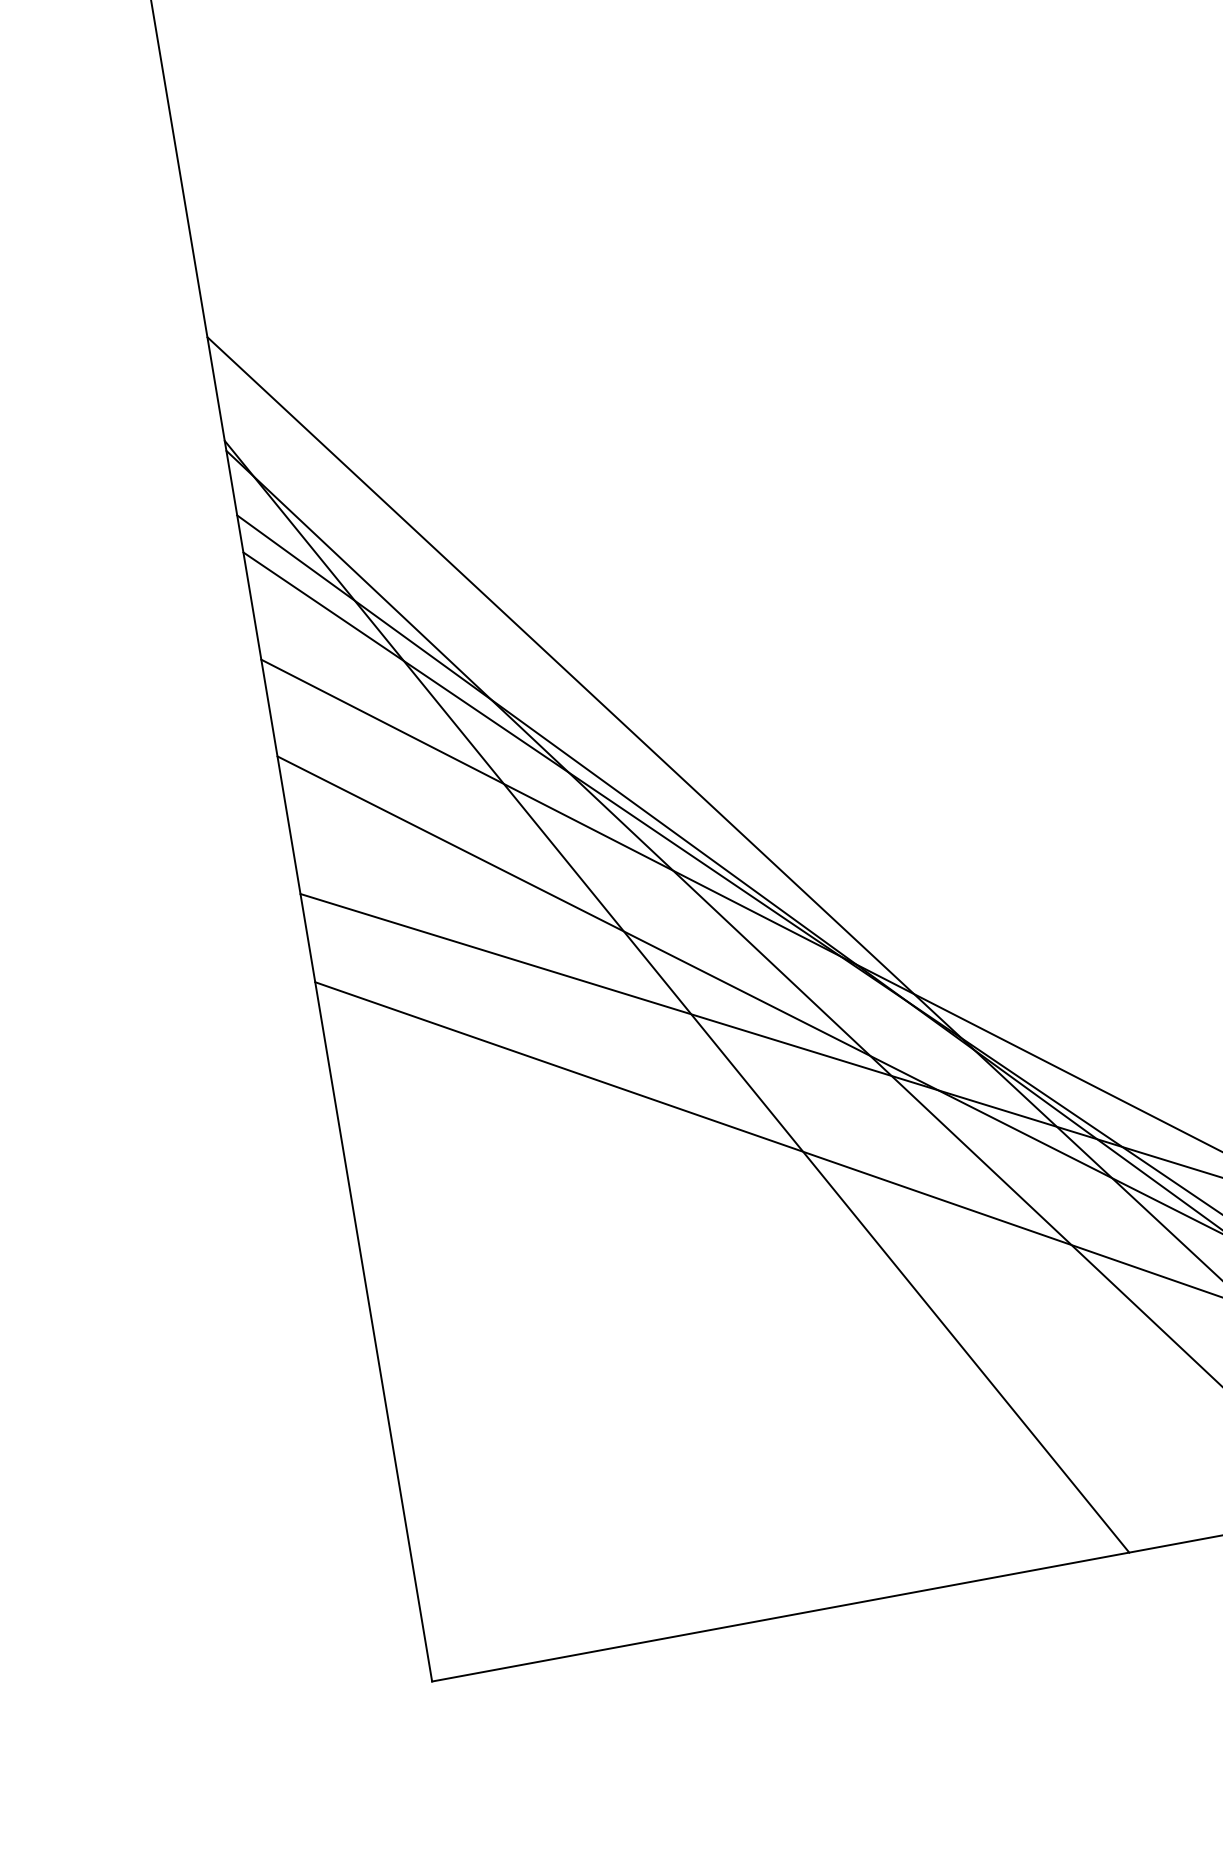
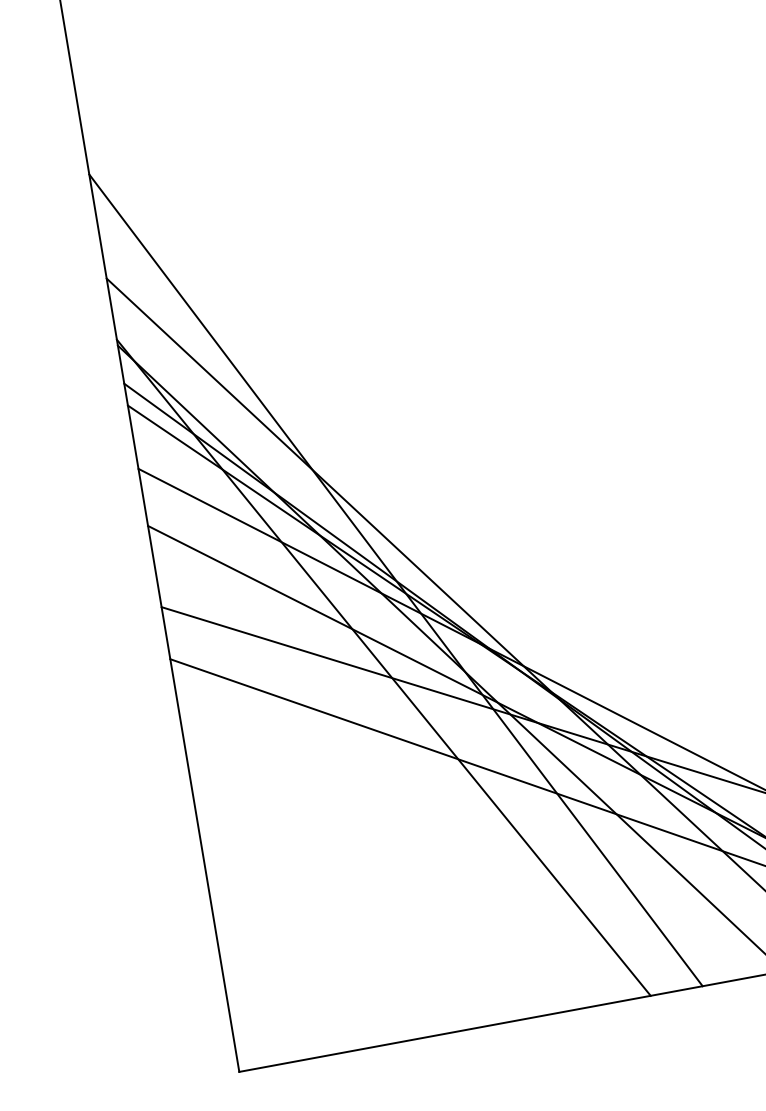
line: (696, 848) -> (395, 580), added

